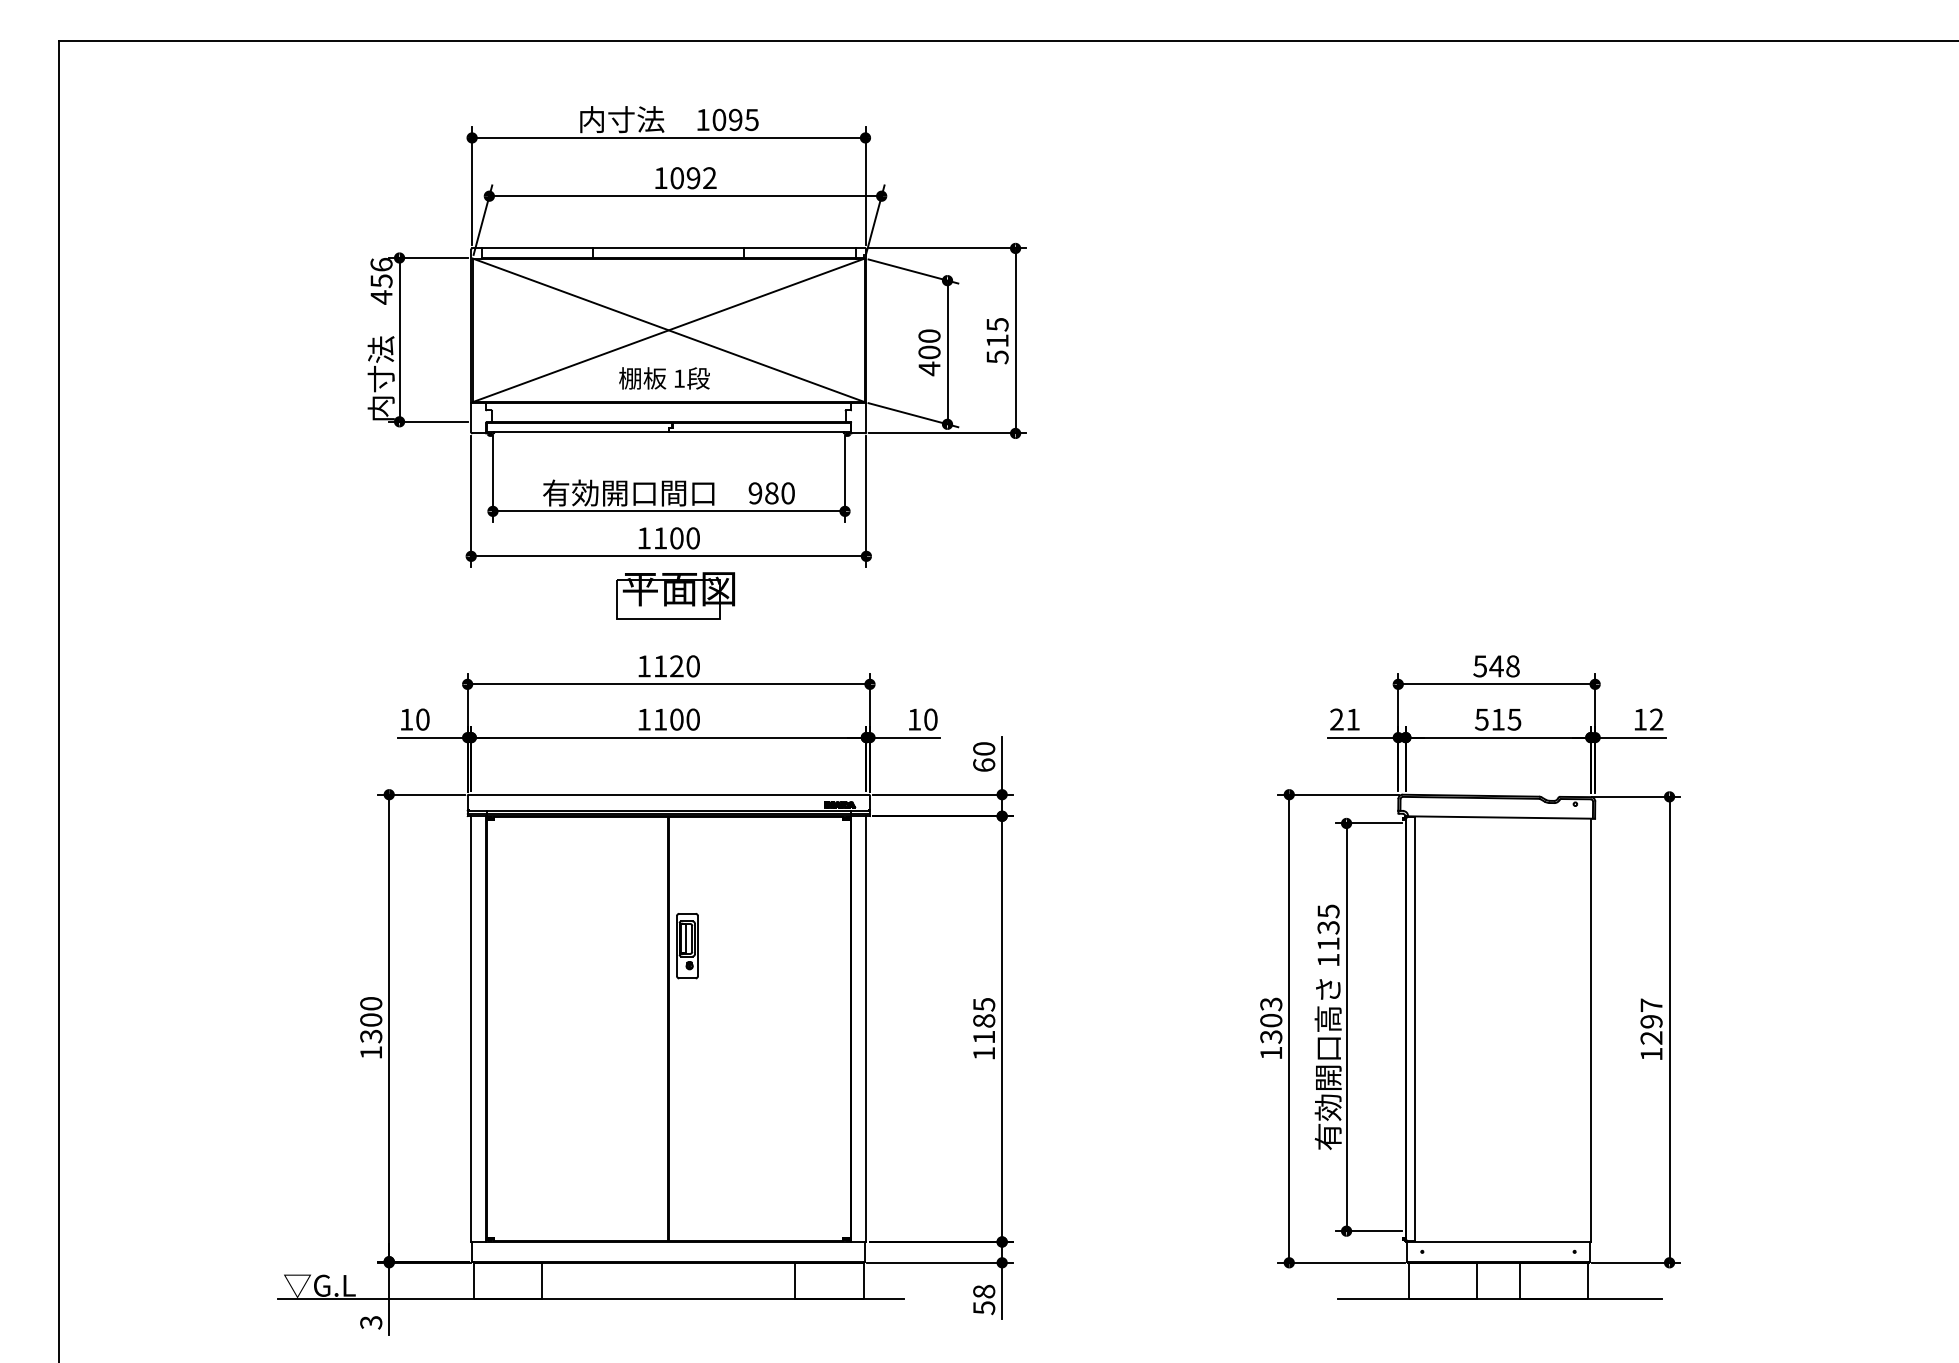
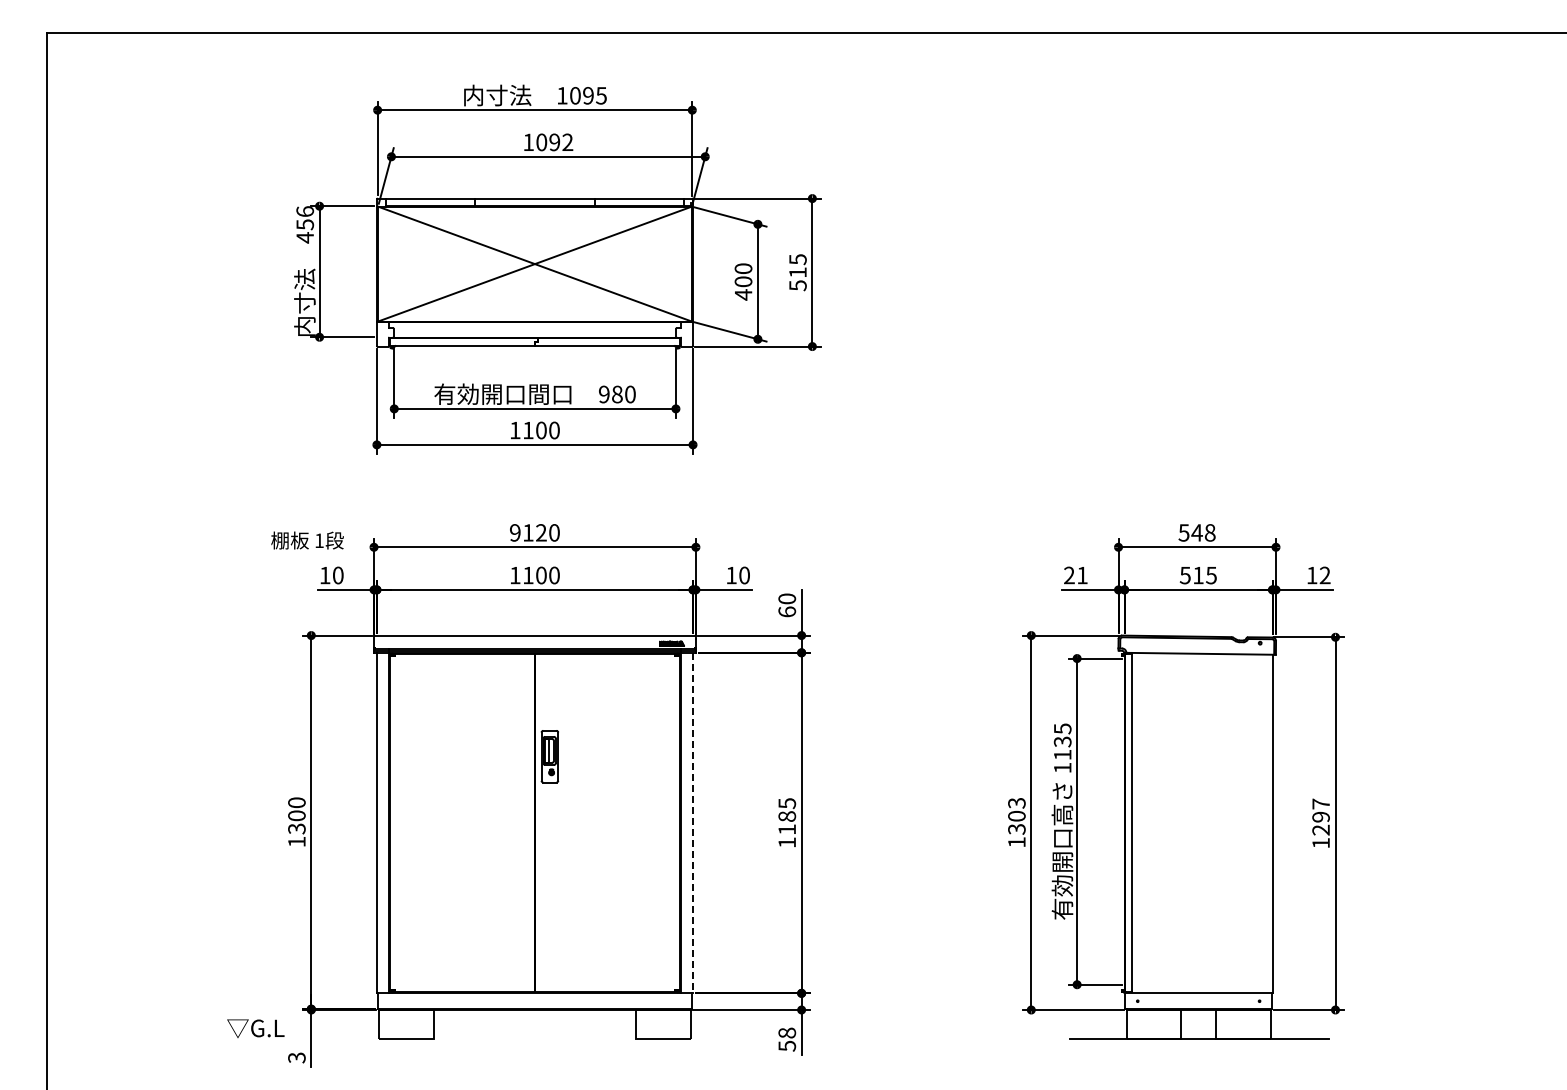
text: (664, 378) -> (307, 540), moved
part: (674, 595) -> (539, 476), removed
text: (644, 665) -> (515, 532), 1120 -> 9120
line: (866, 1029) -> (693, 823), solid -> dashed
line: (590, 1298) -> (472, 1038), removed

